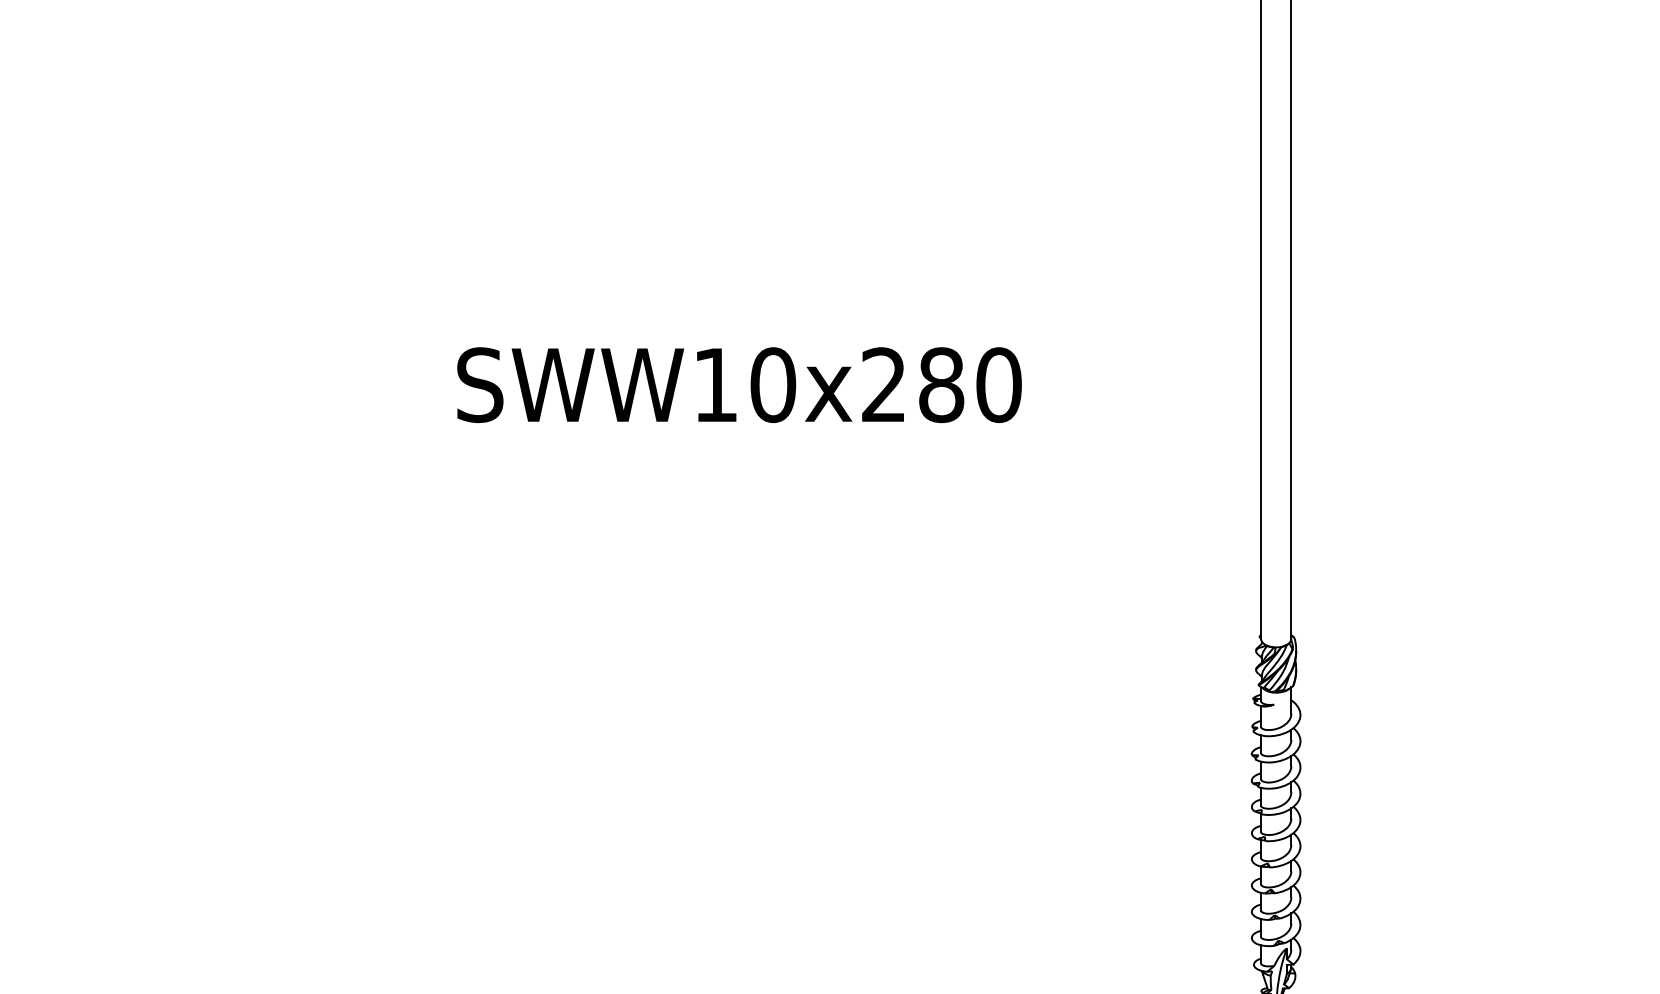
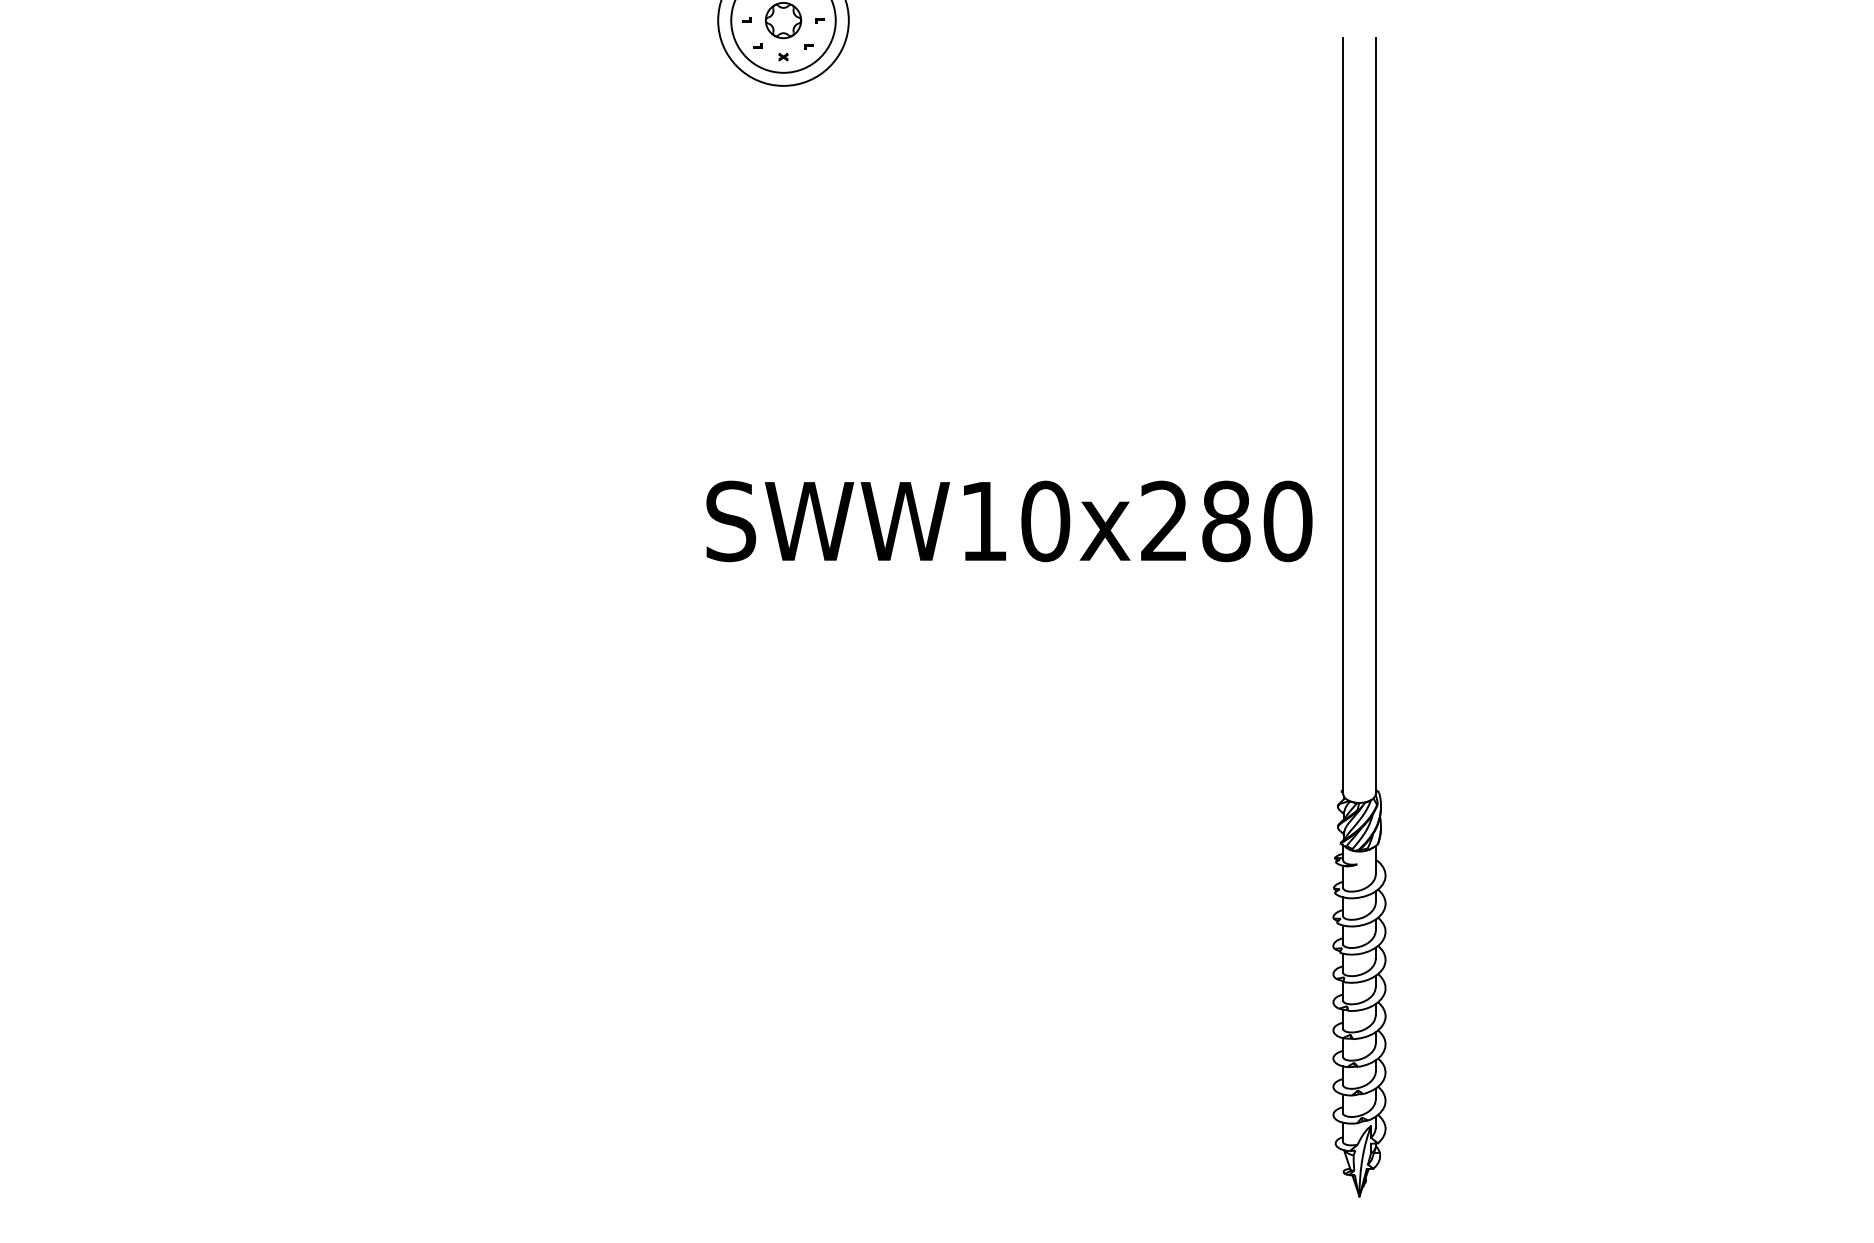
text: (739, 385) -> (1009, 521), moved

